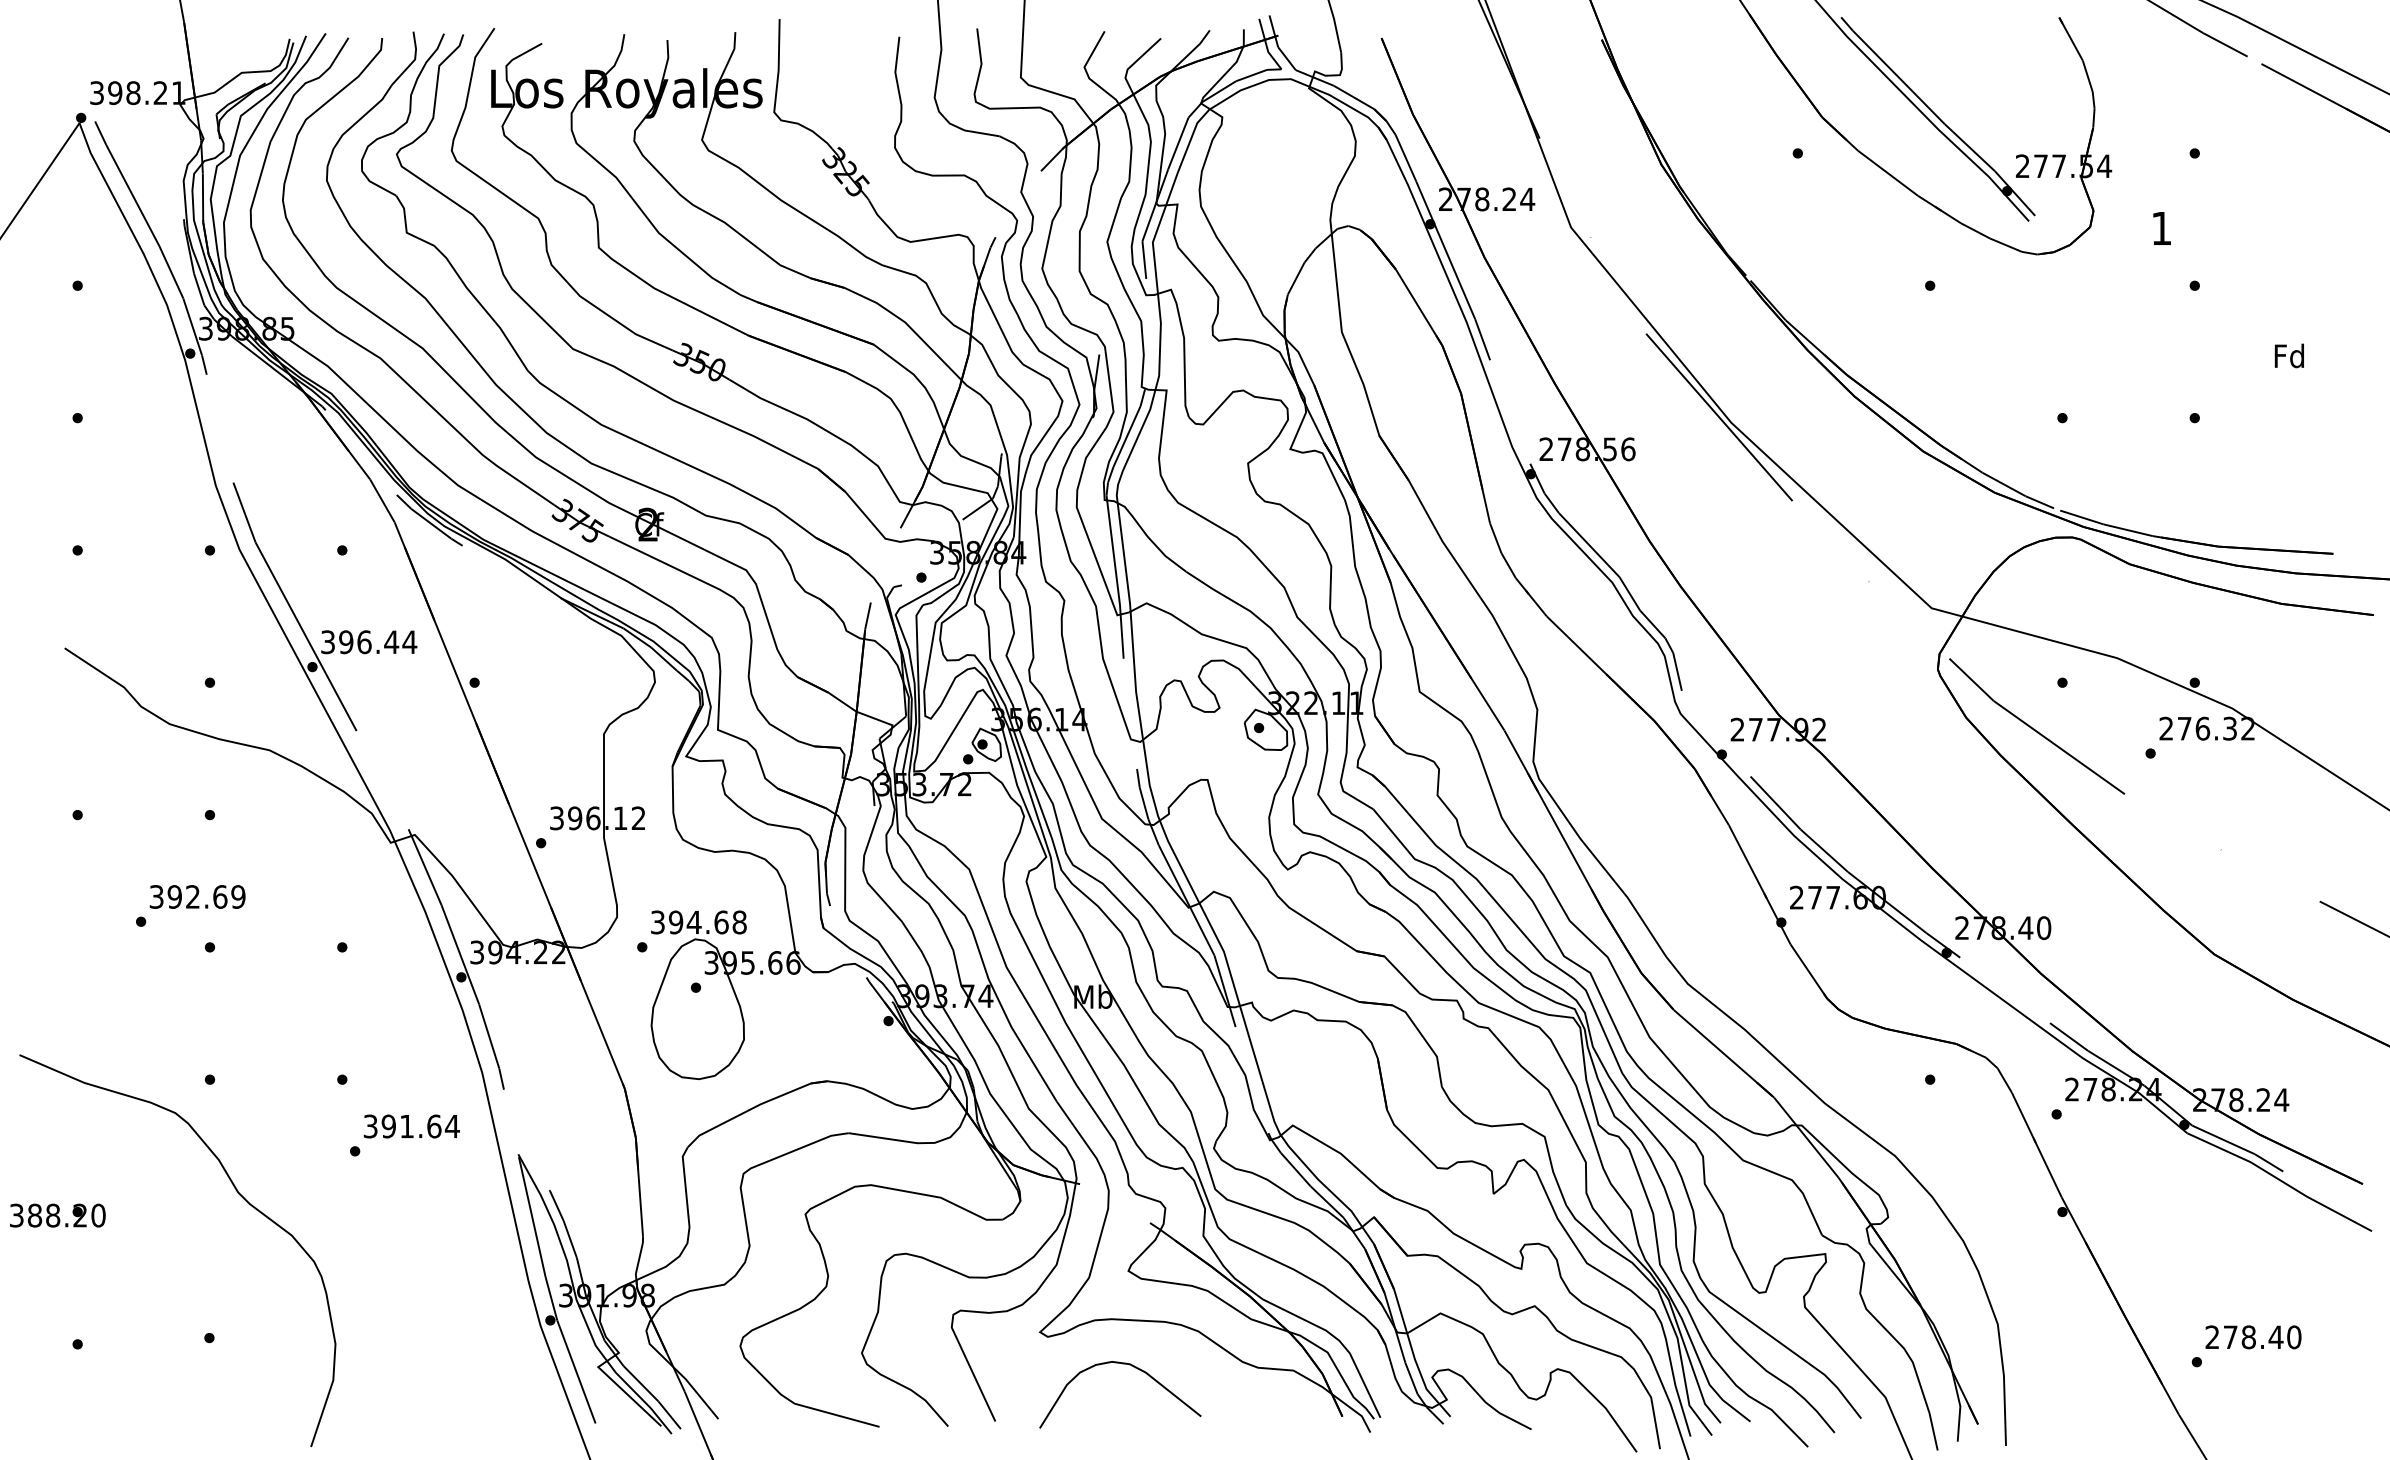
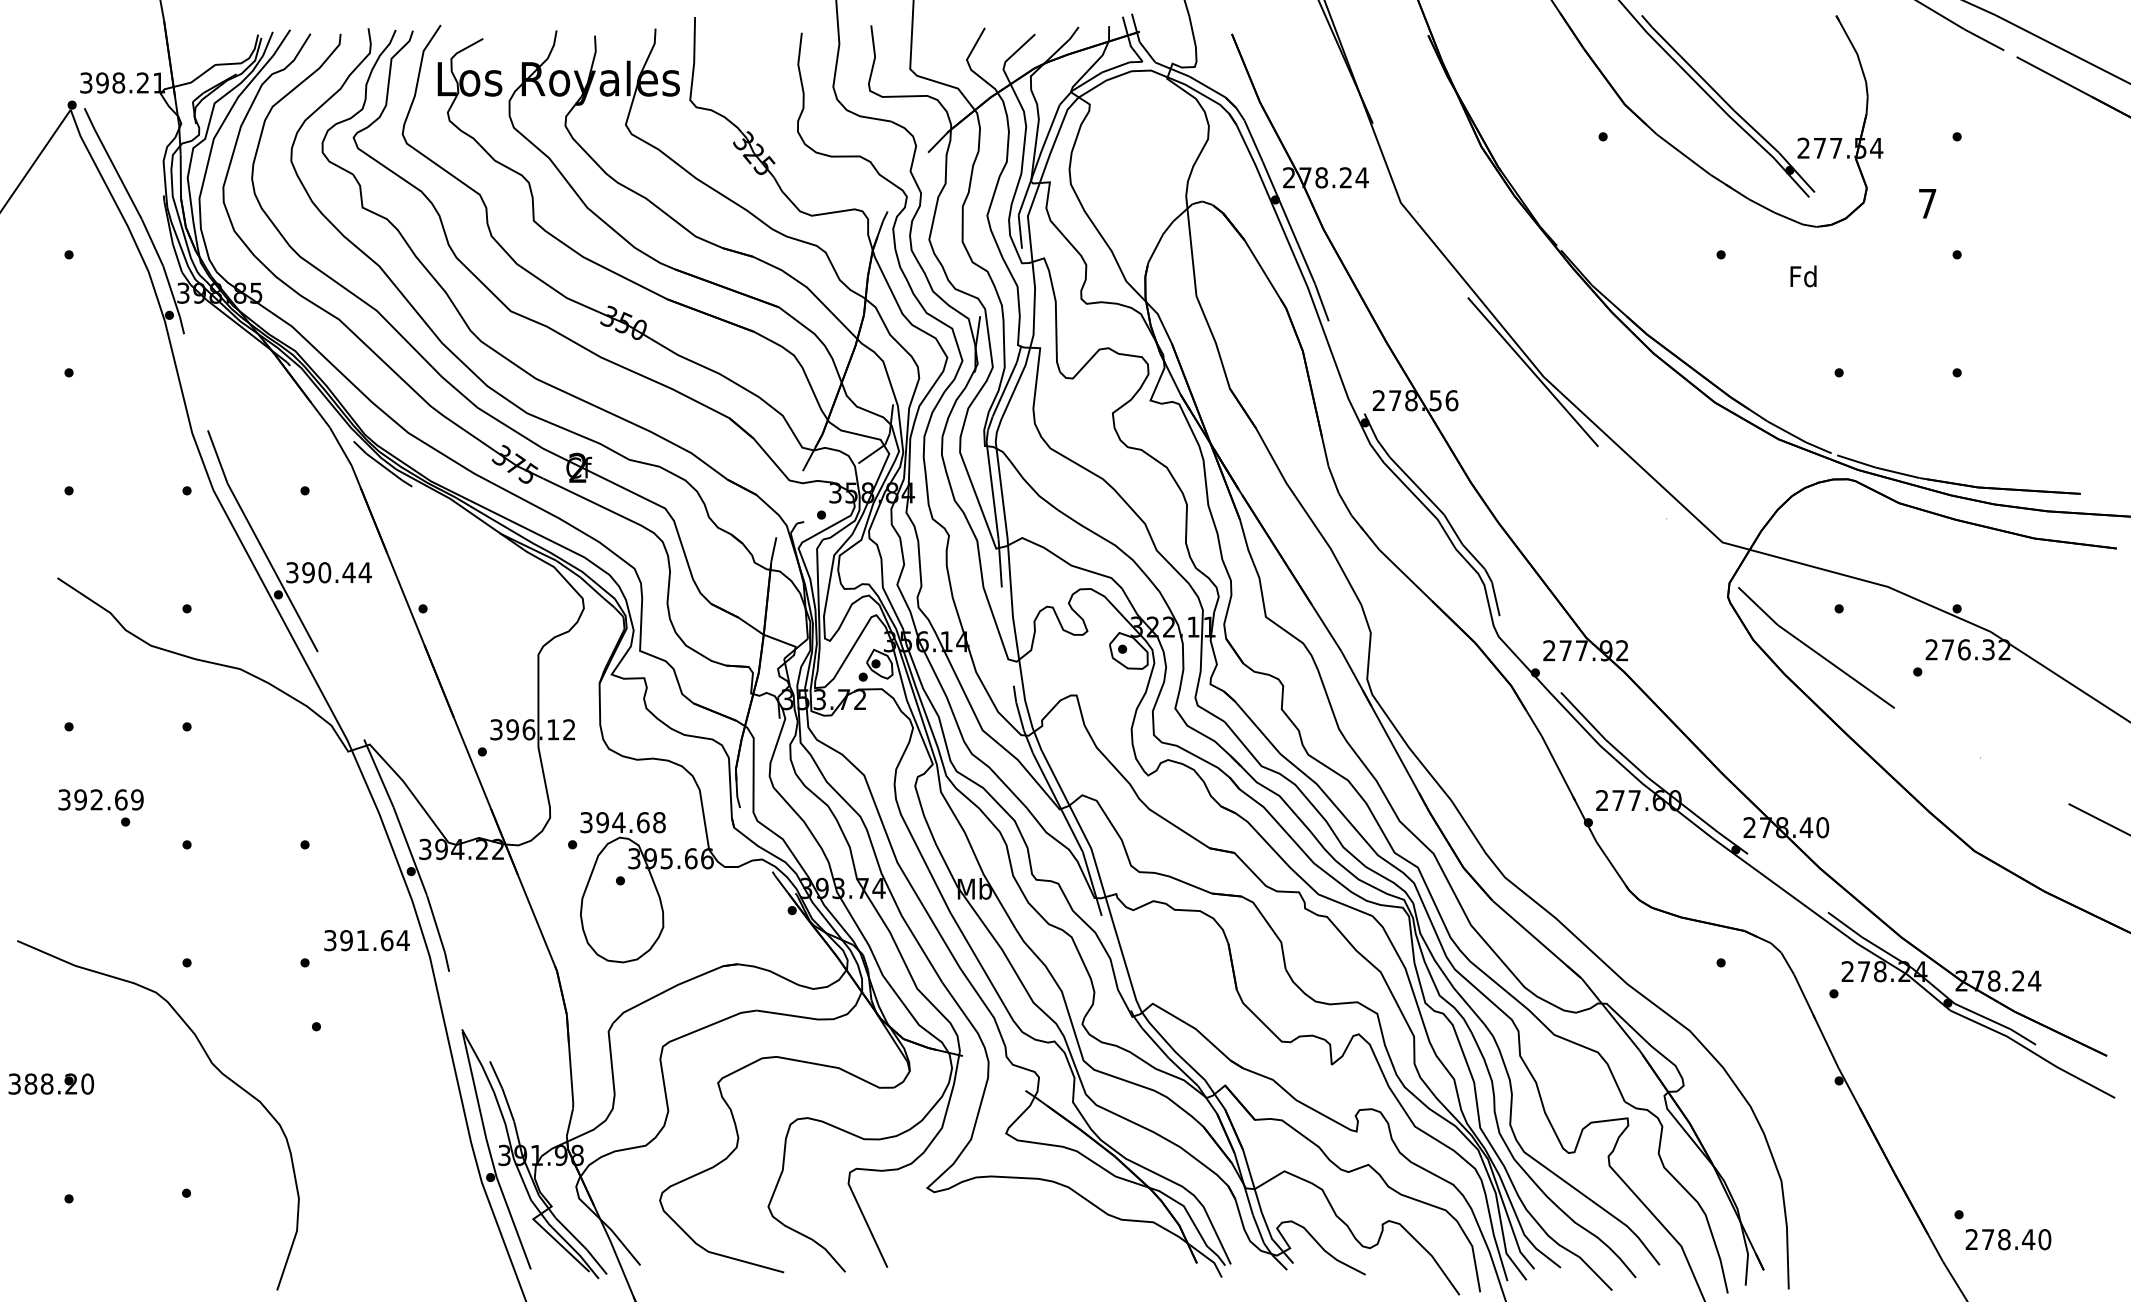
text: (2161, 228) -> (1927, 203), 1 -> 7
text: (2289, 356) -> (1803, 276), moved
text: (364, 641) -> (324, 572), 396.44 -> 390.44
text: (197, 896) -> (100, 799), moved
text: (411, 1126) -> (366, 940), moved
text: (2253, 1337) -> (2008, 1239), moved
curve: (1126, 1365) -> (1004, 1217), removed

